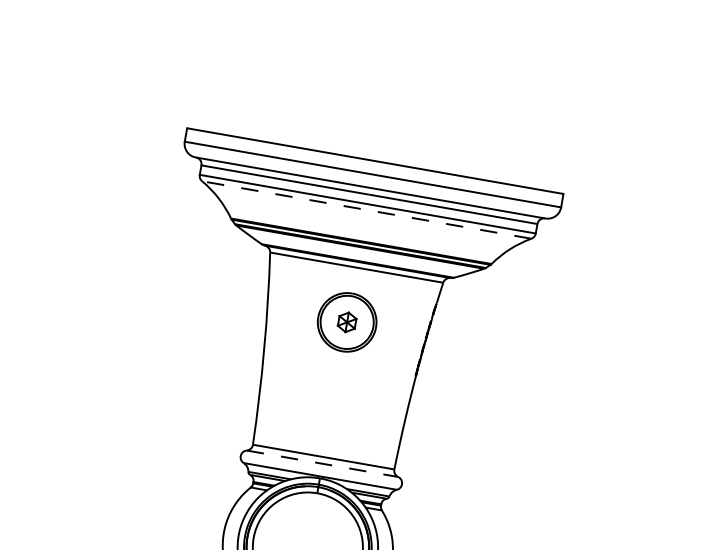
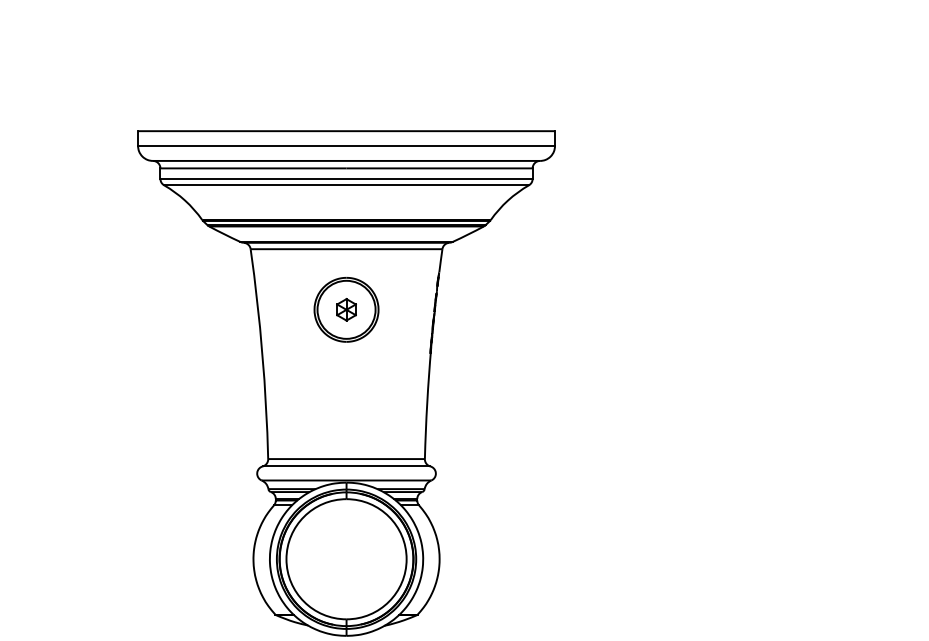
line: (366, 210) -> (346, 185), dashed -> solid
line: (322, 463) -> (346, 466), dashed -> solid

